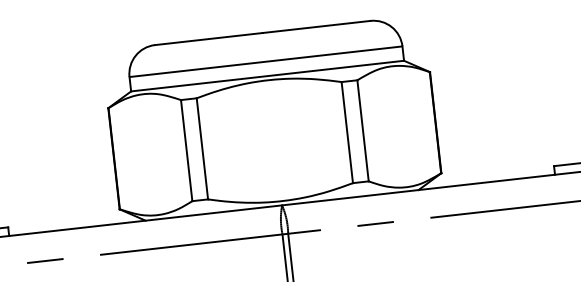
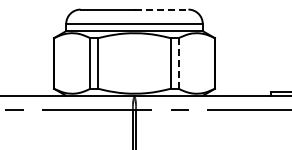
line: (316, 26) -> (161, 9), solid -> dashed
line: (362, 128) -> (178, 62), solid -> dashed

